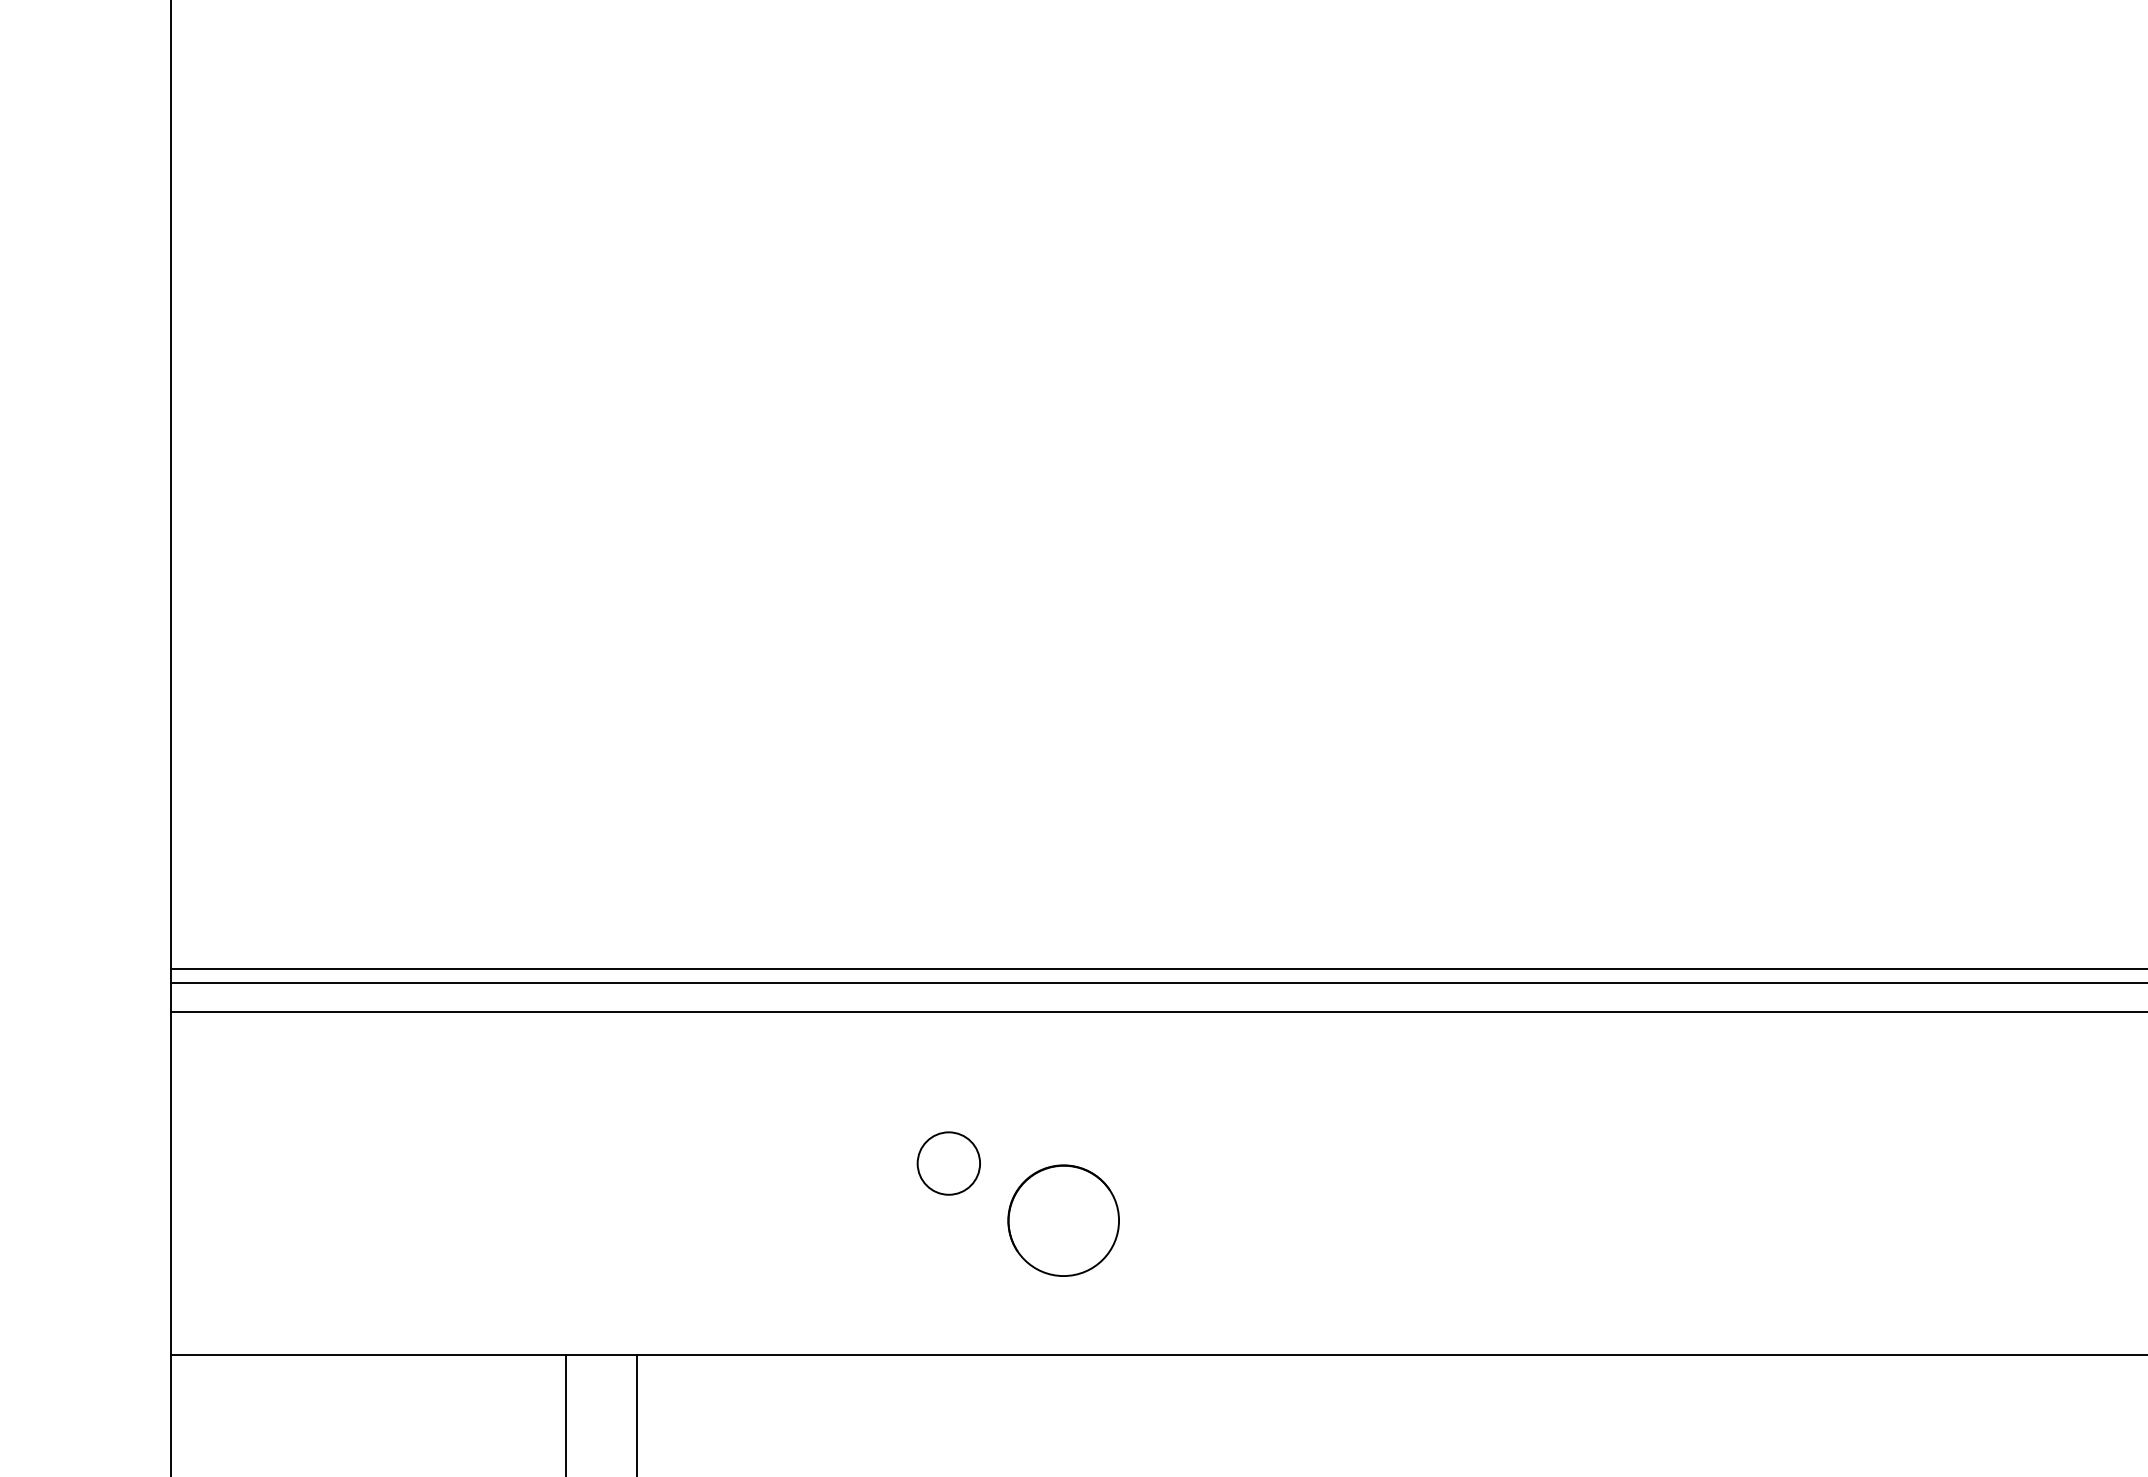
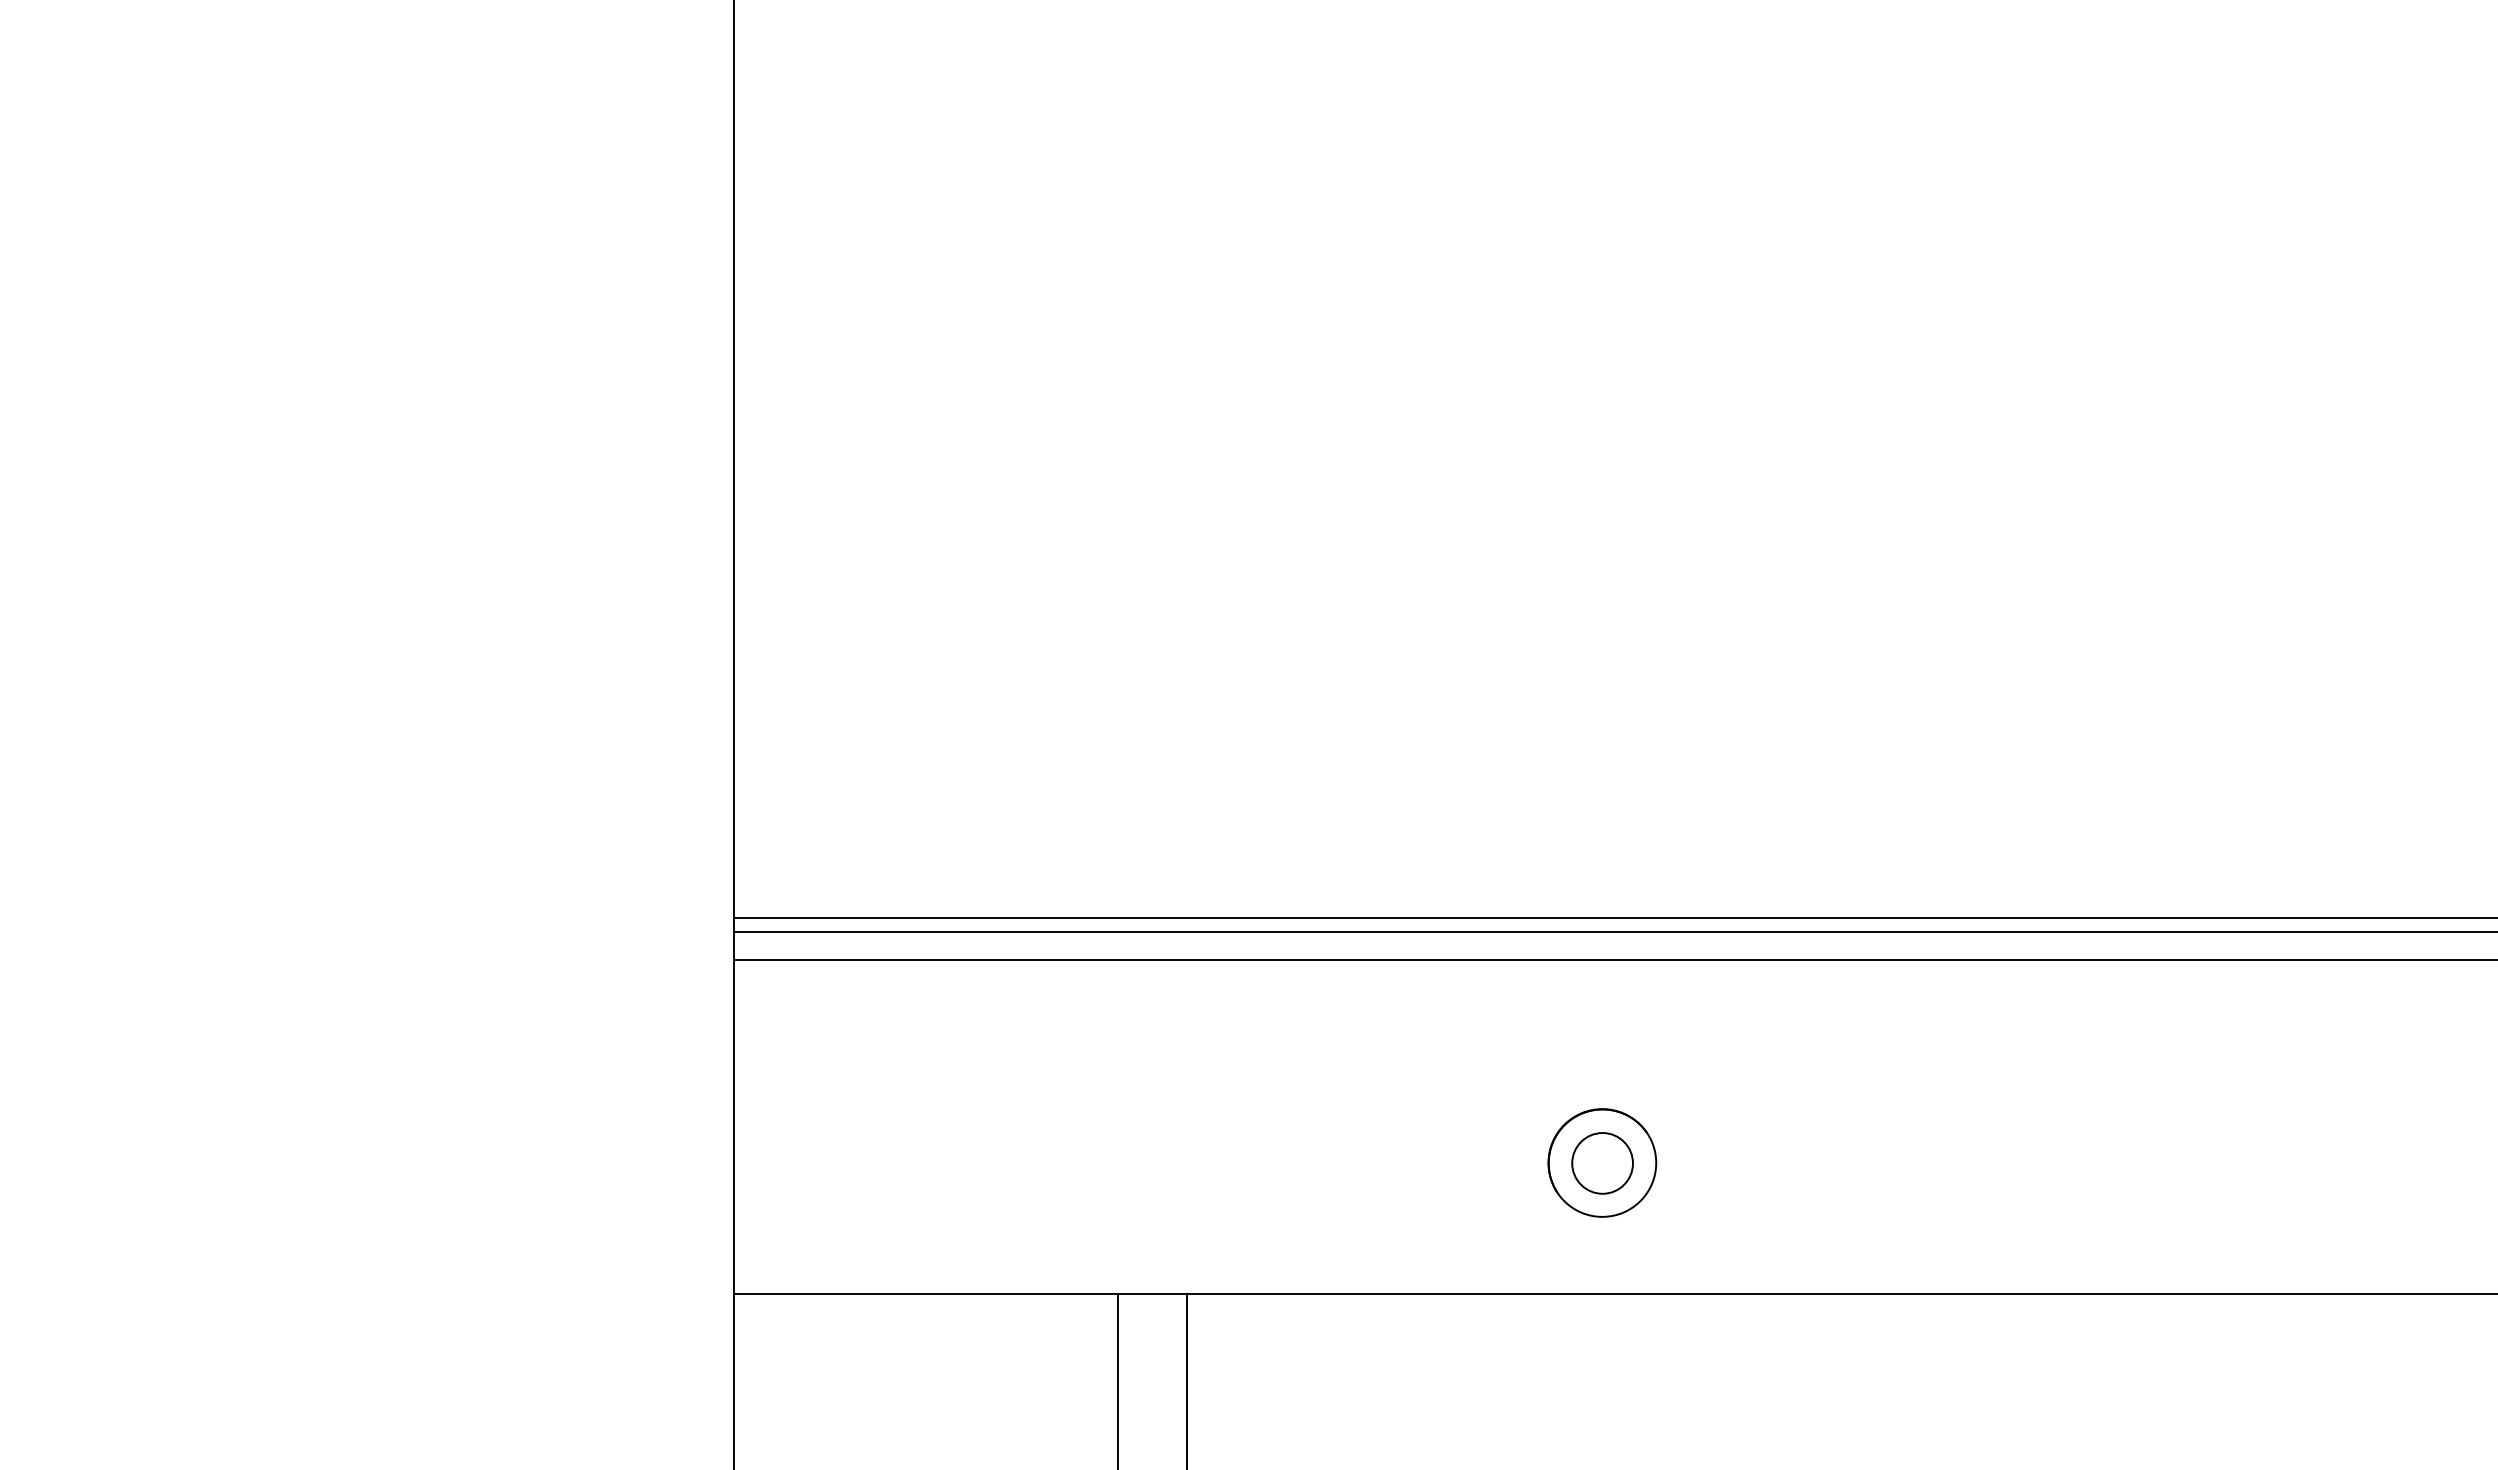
part: (948, 1163) -> (1602, 1163), moved

